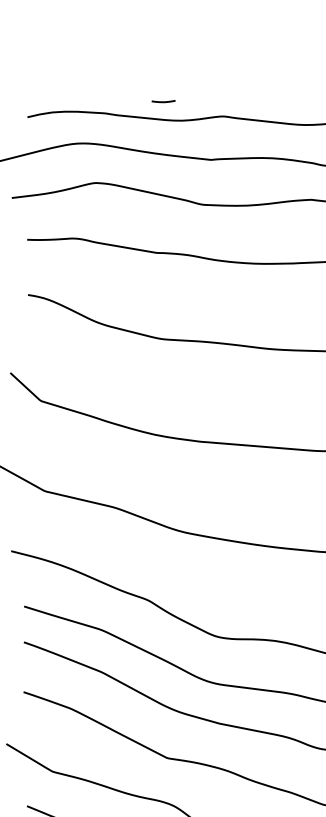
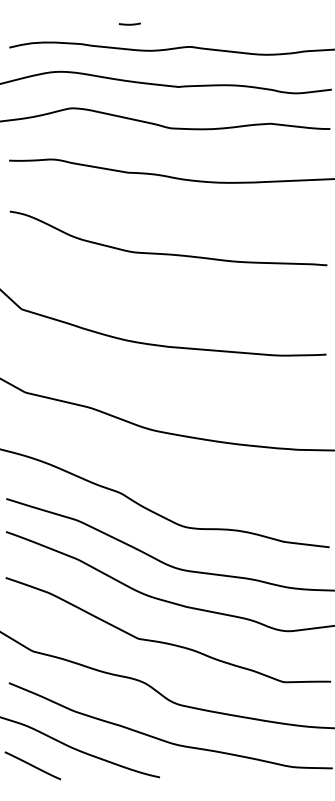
line: (163, 100) -> (129, 23), moved

